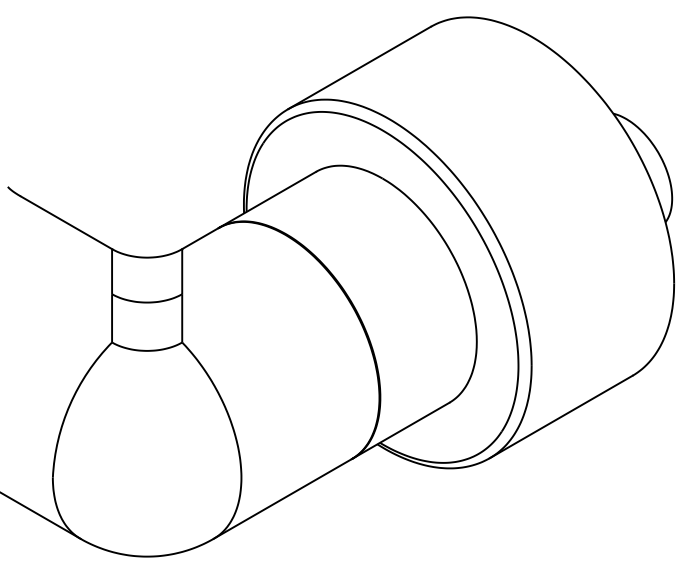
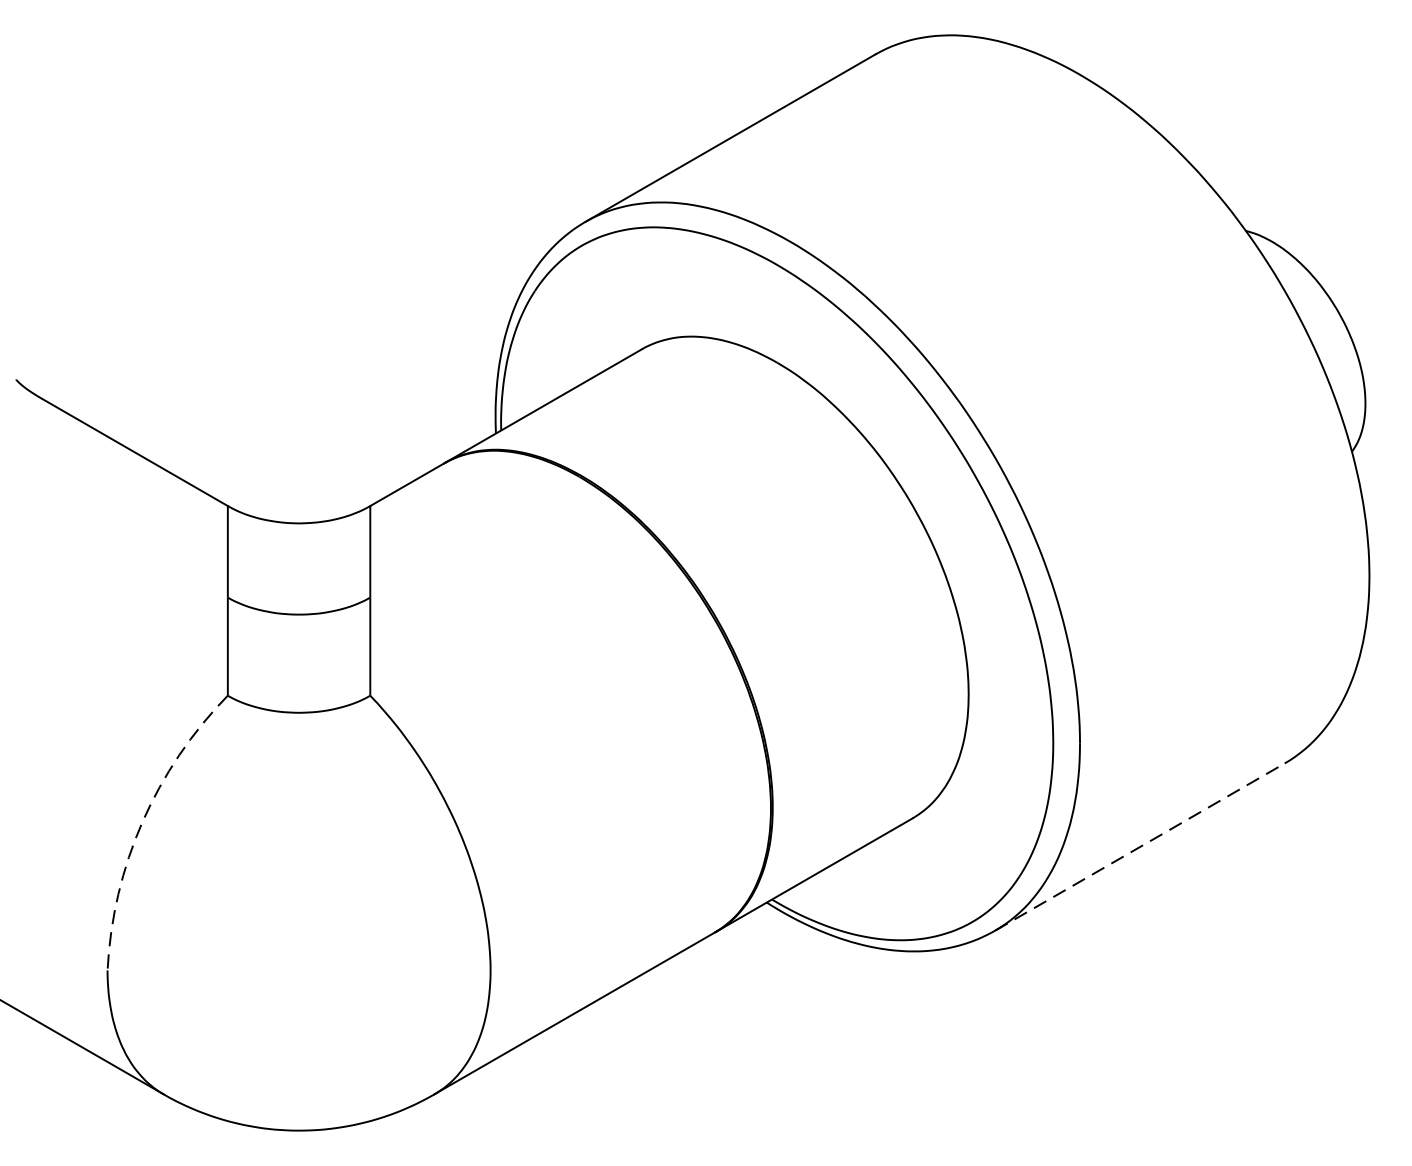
arc: (70, 404) -> (143, 821), solid -> dashed
line: (561, 416) -> (1140, 846), solid -> dashed

